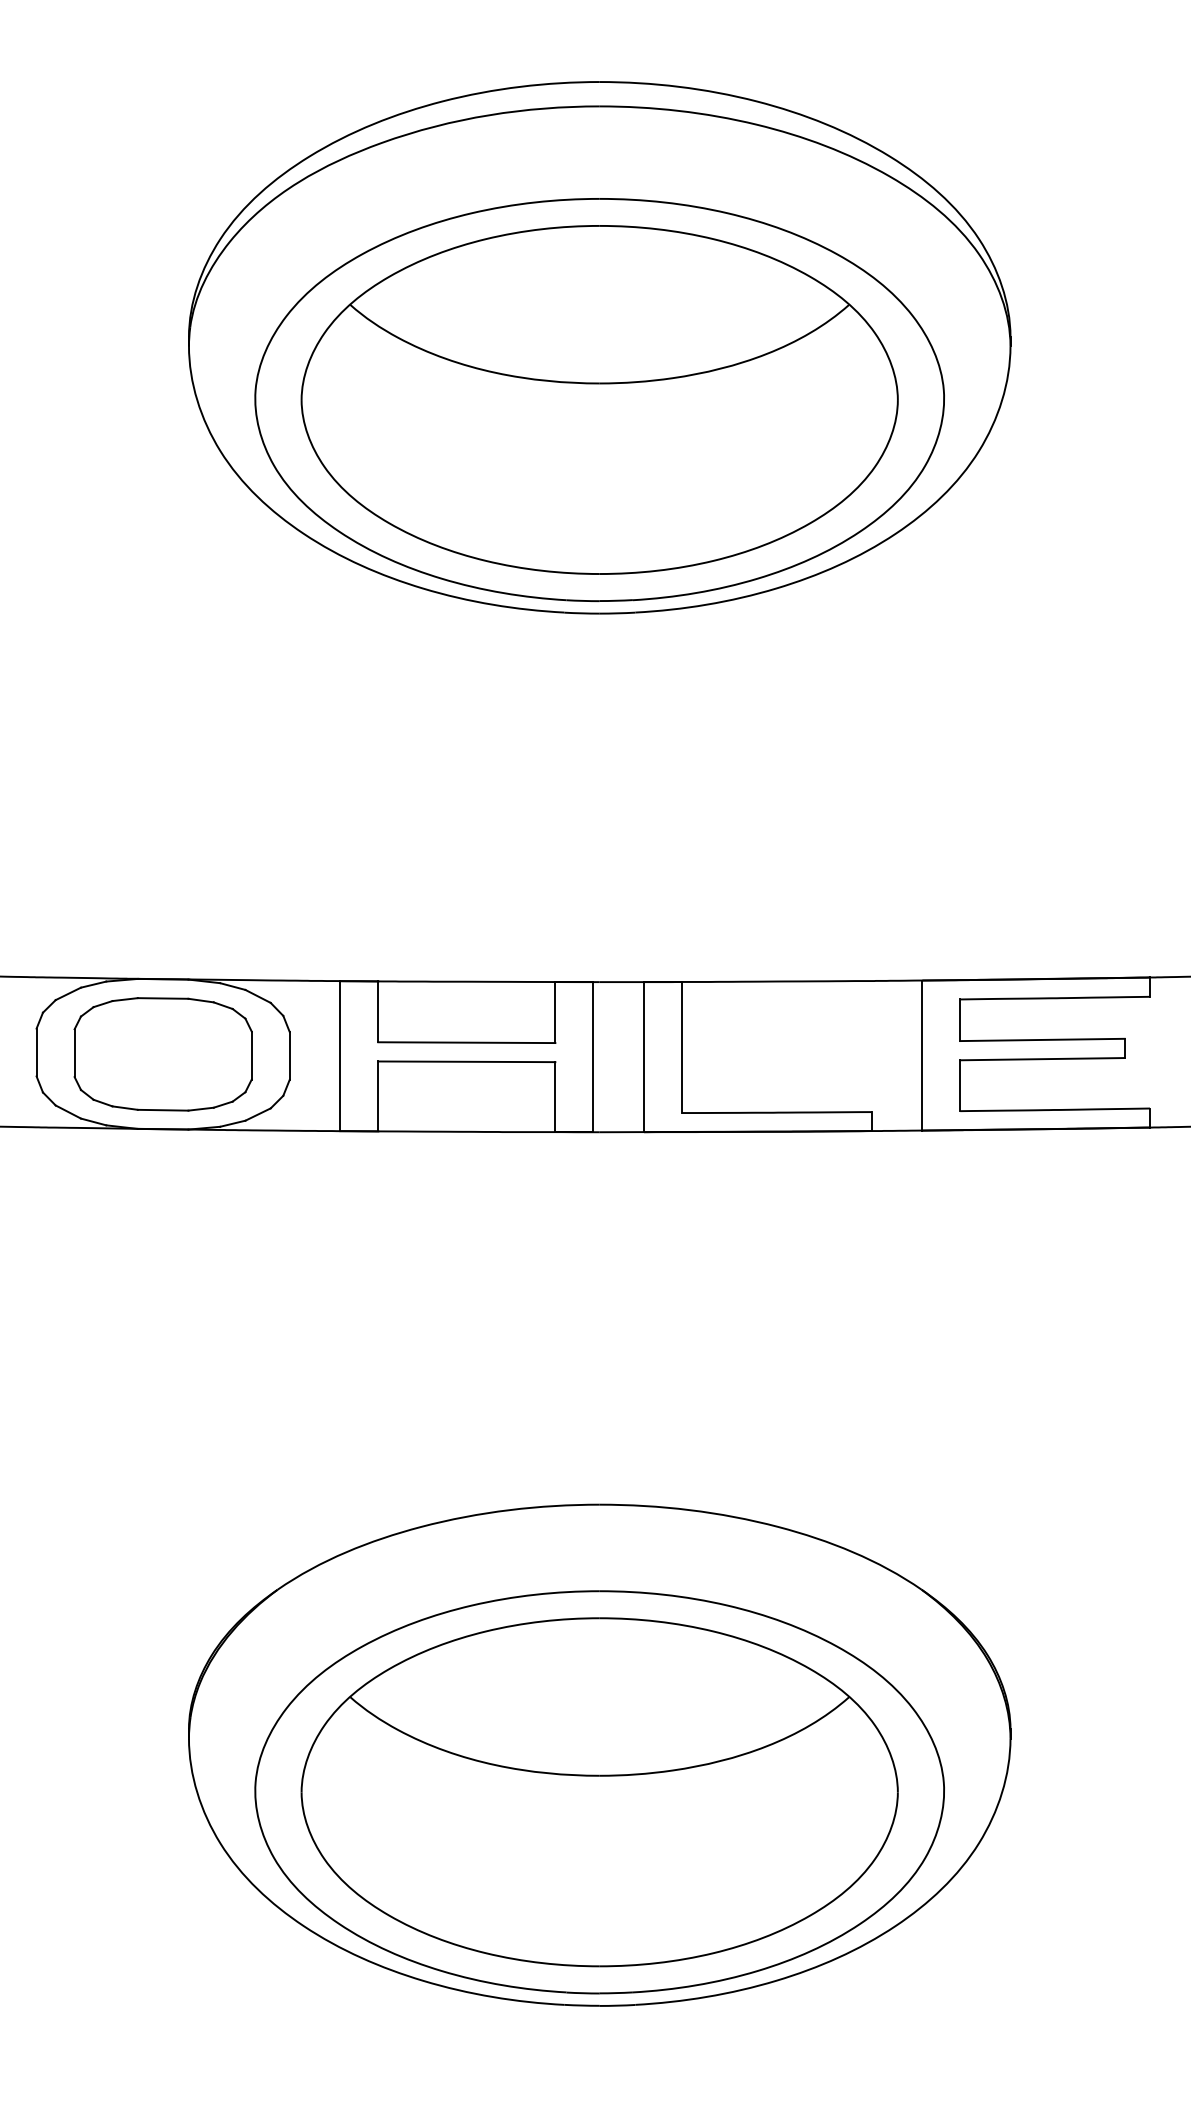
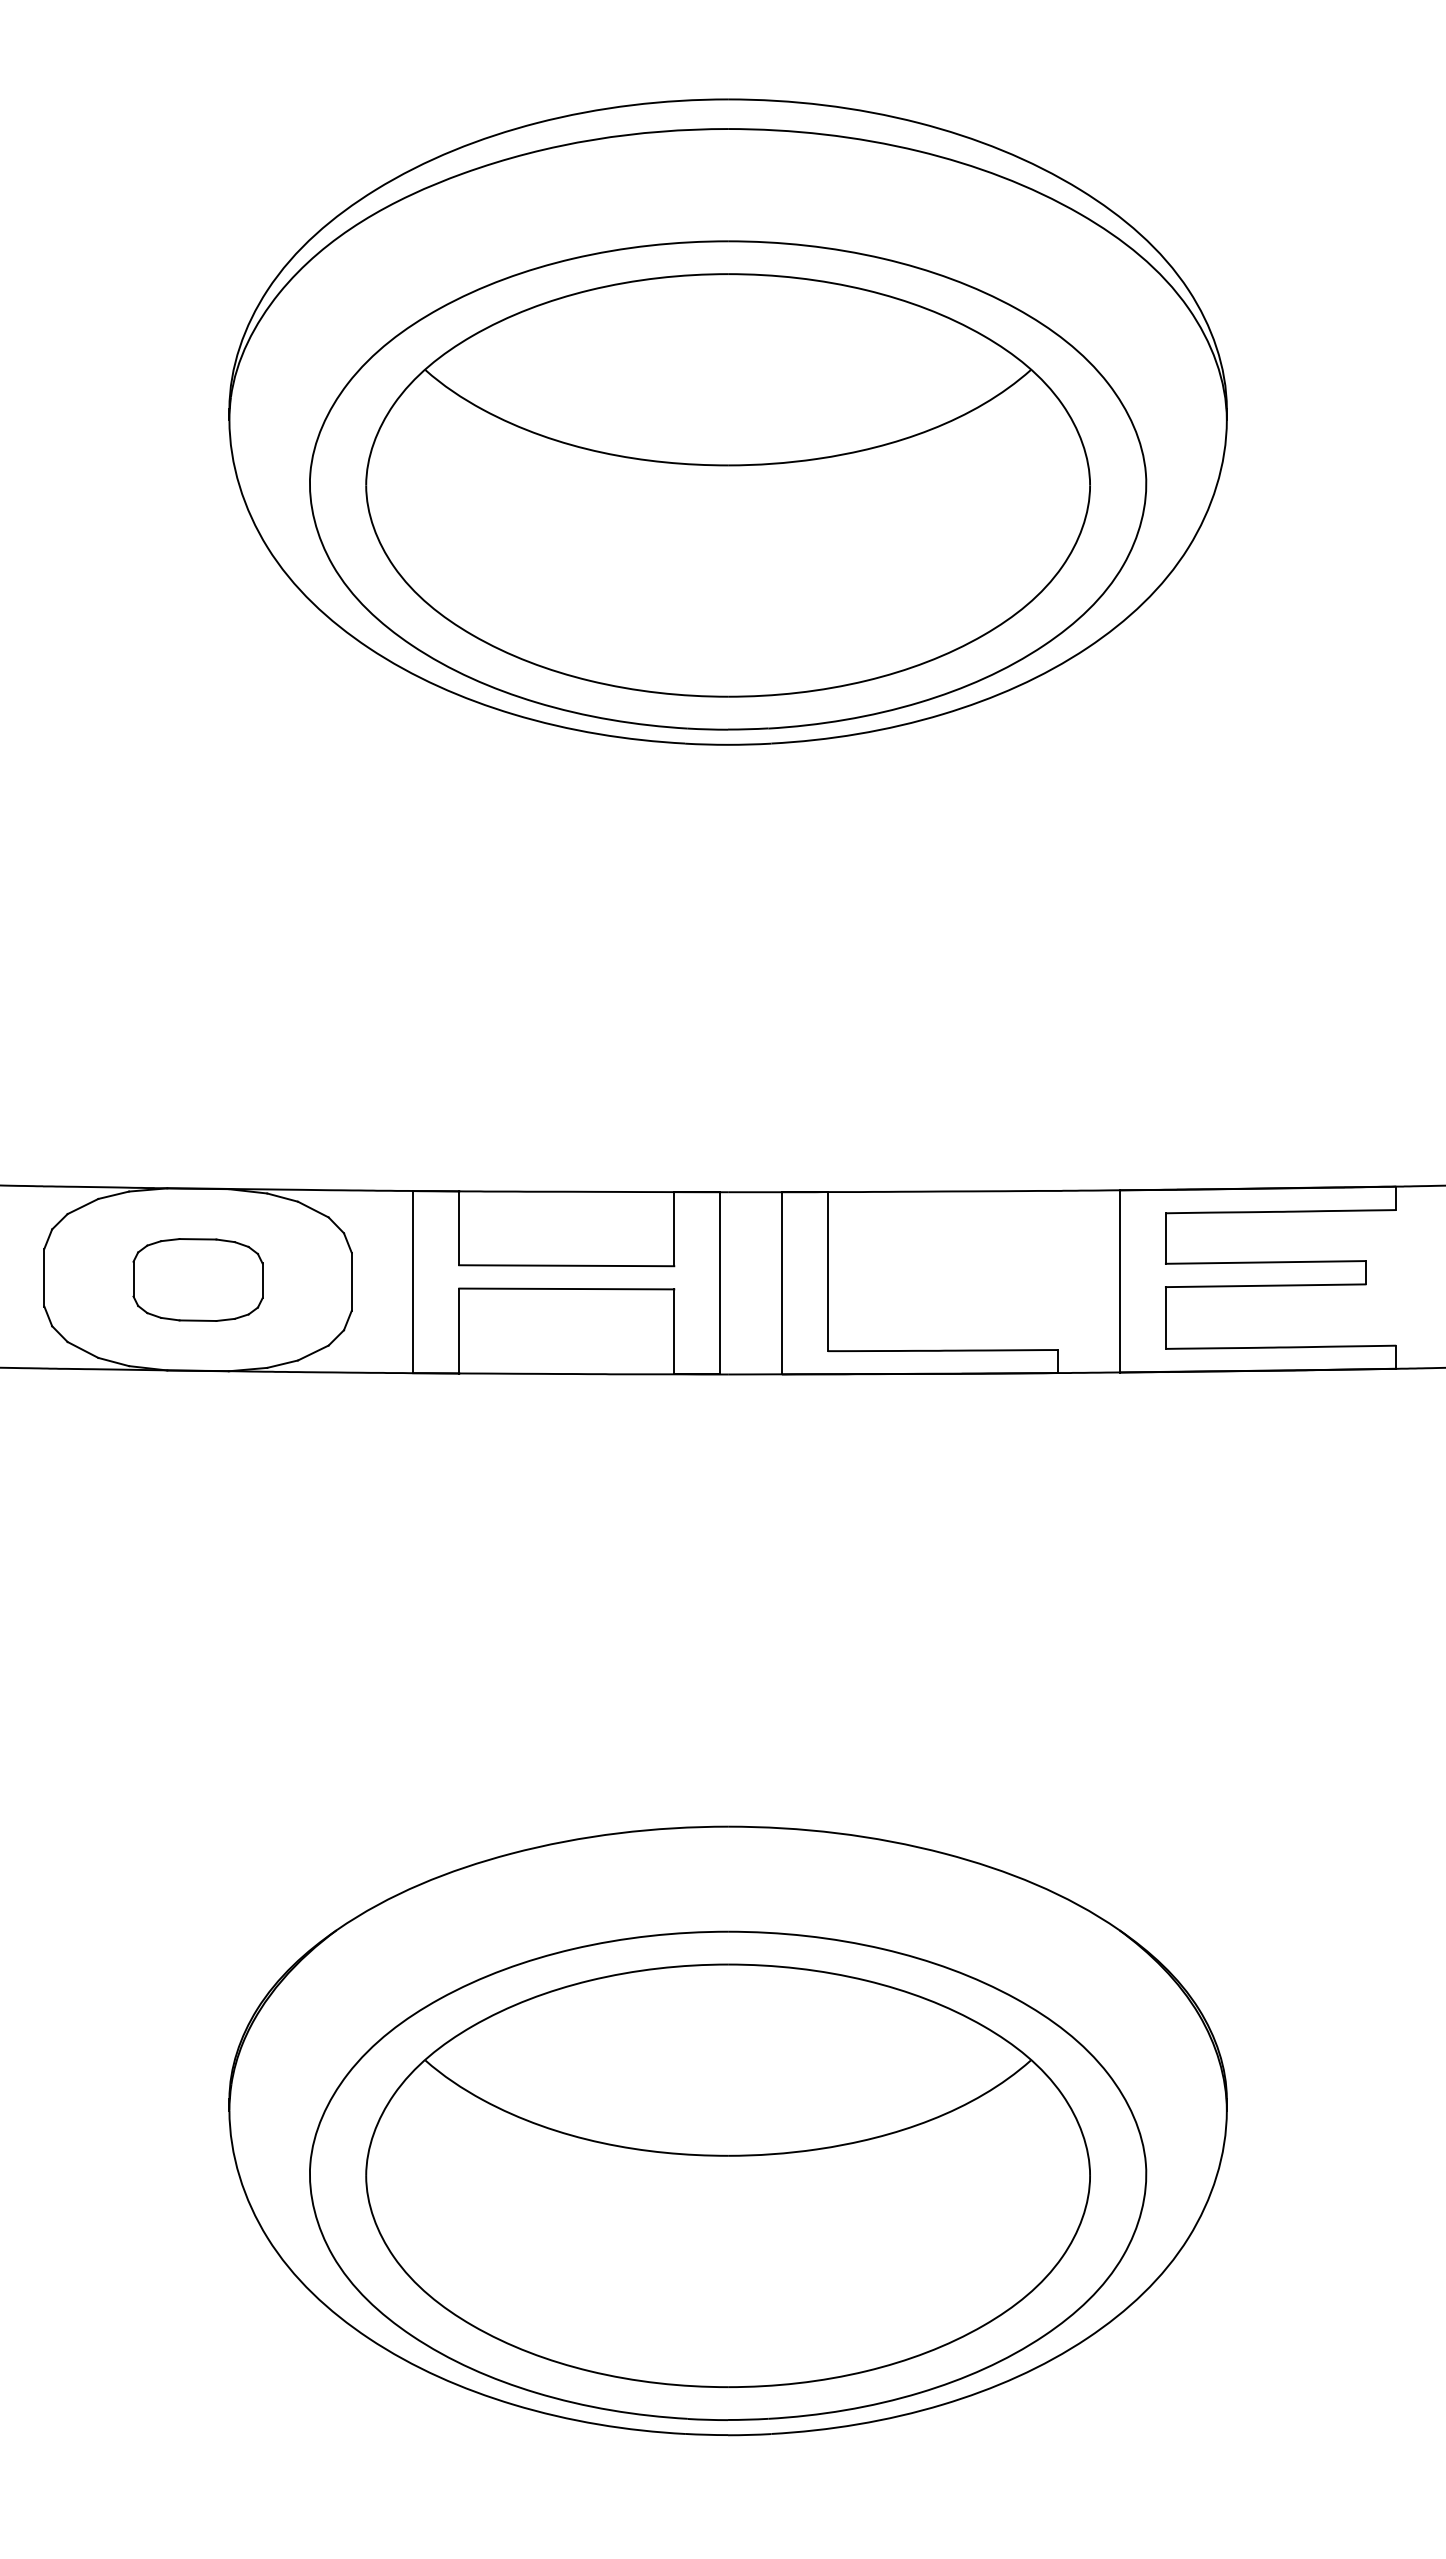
part: (162, 1054) -> (197, 1280), size x0.6

